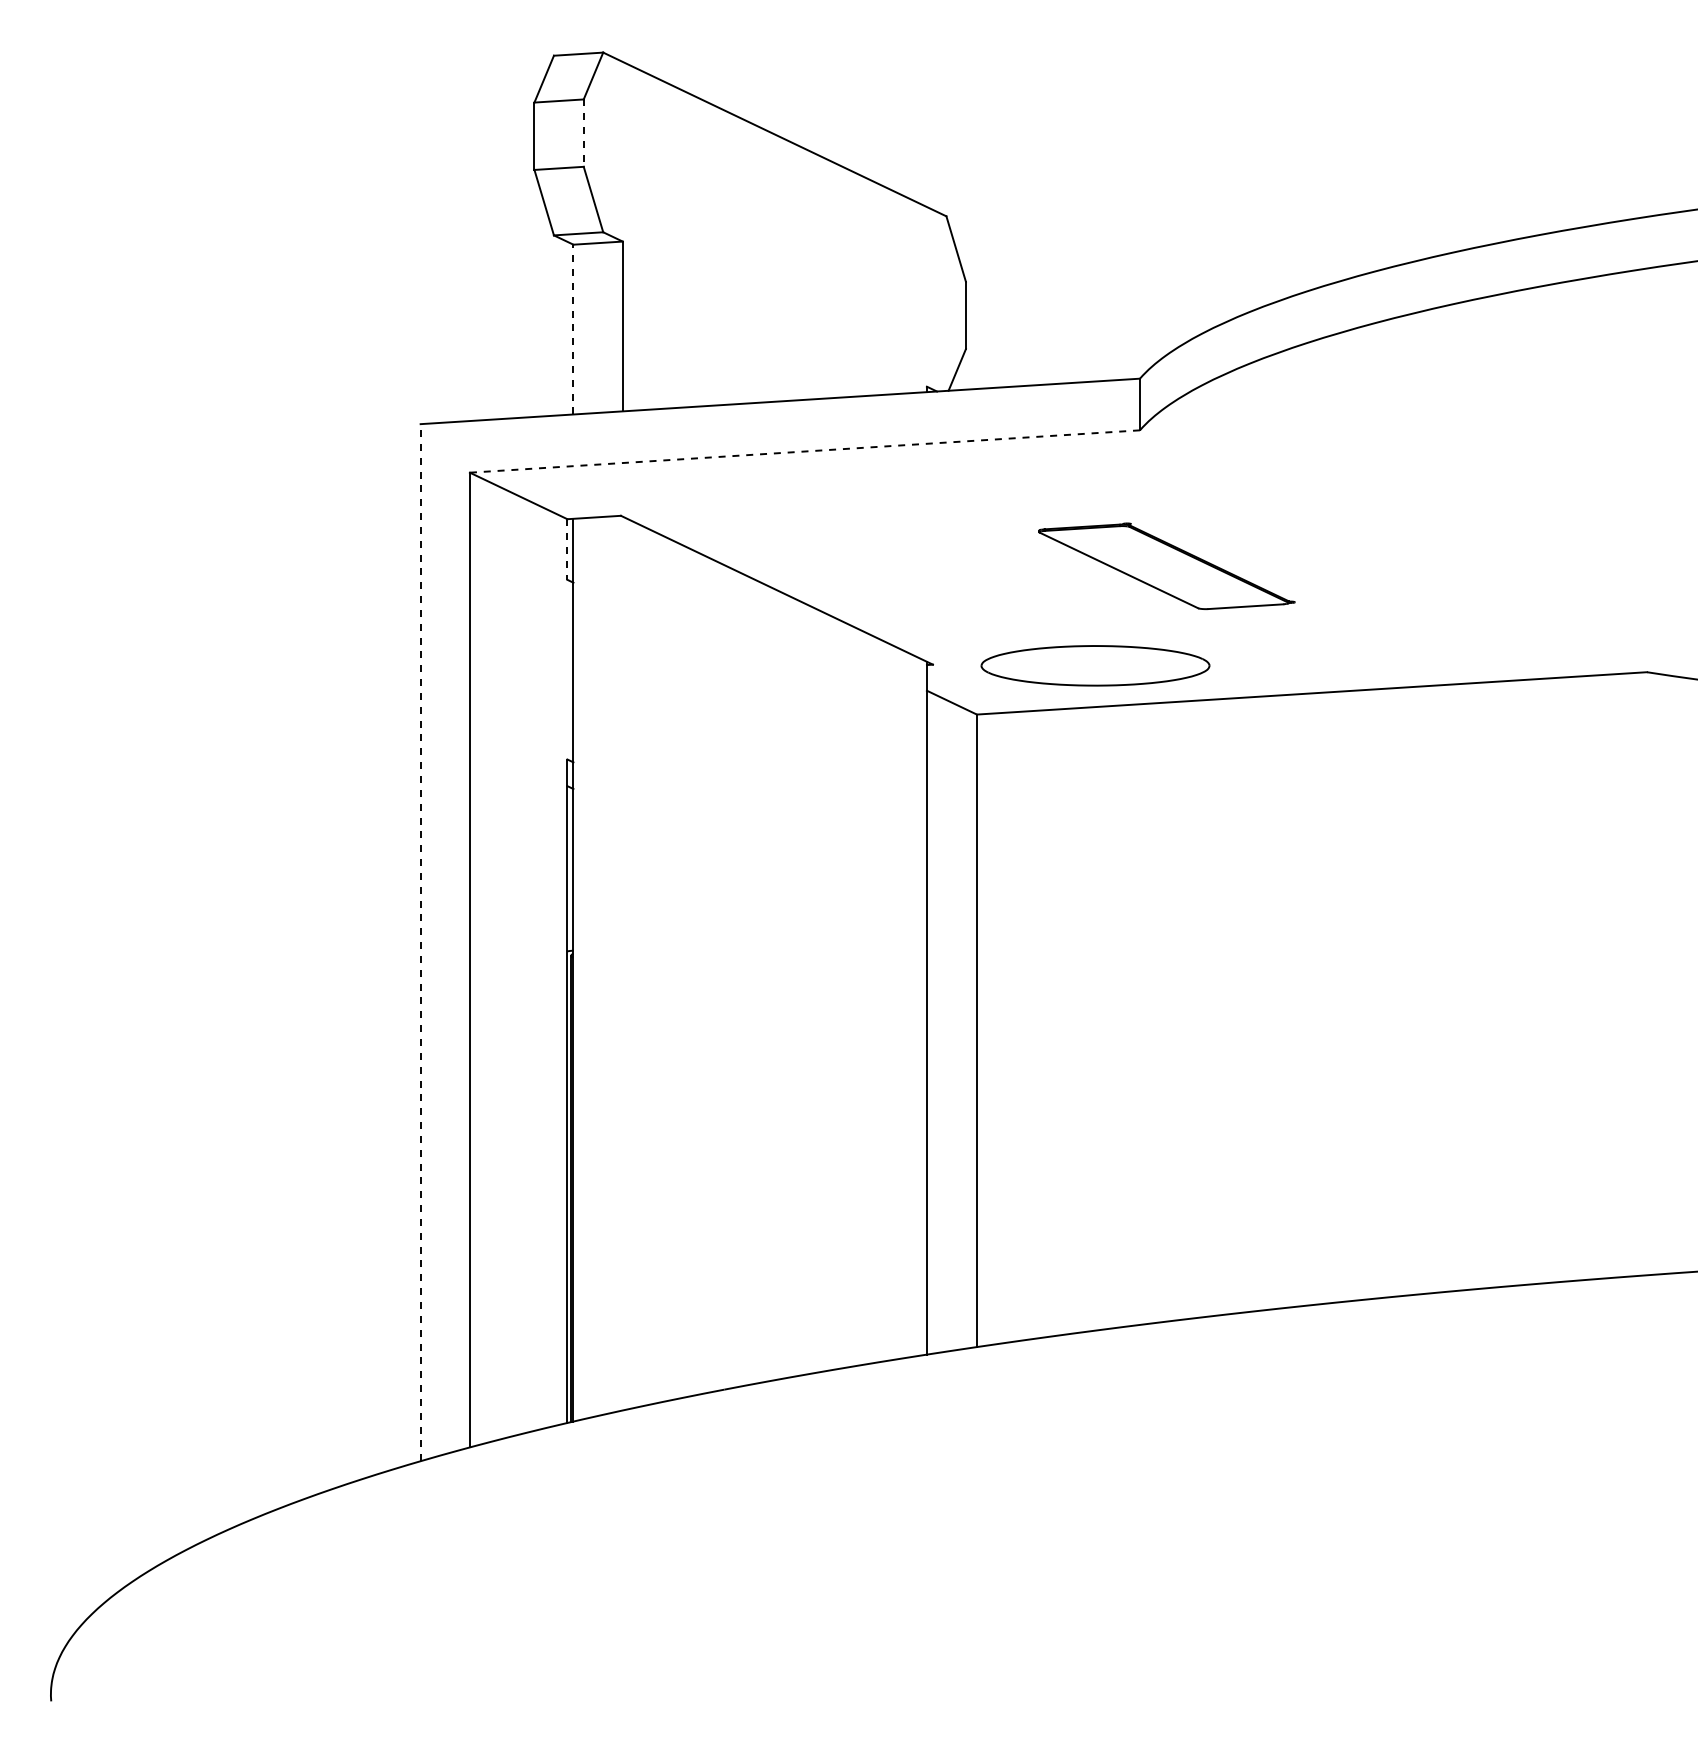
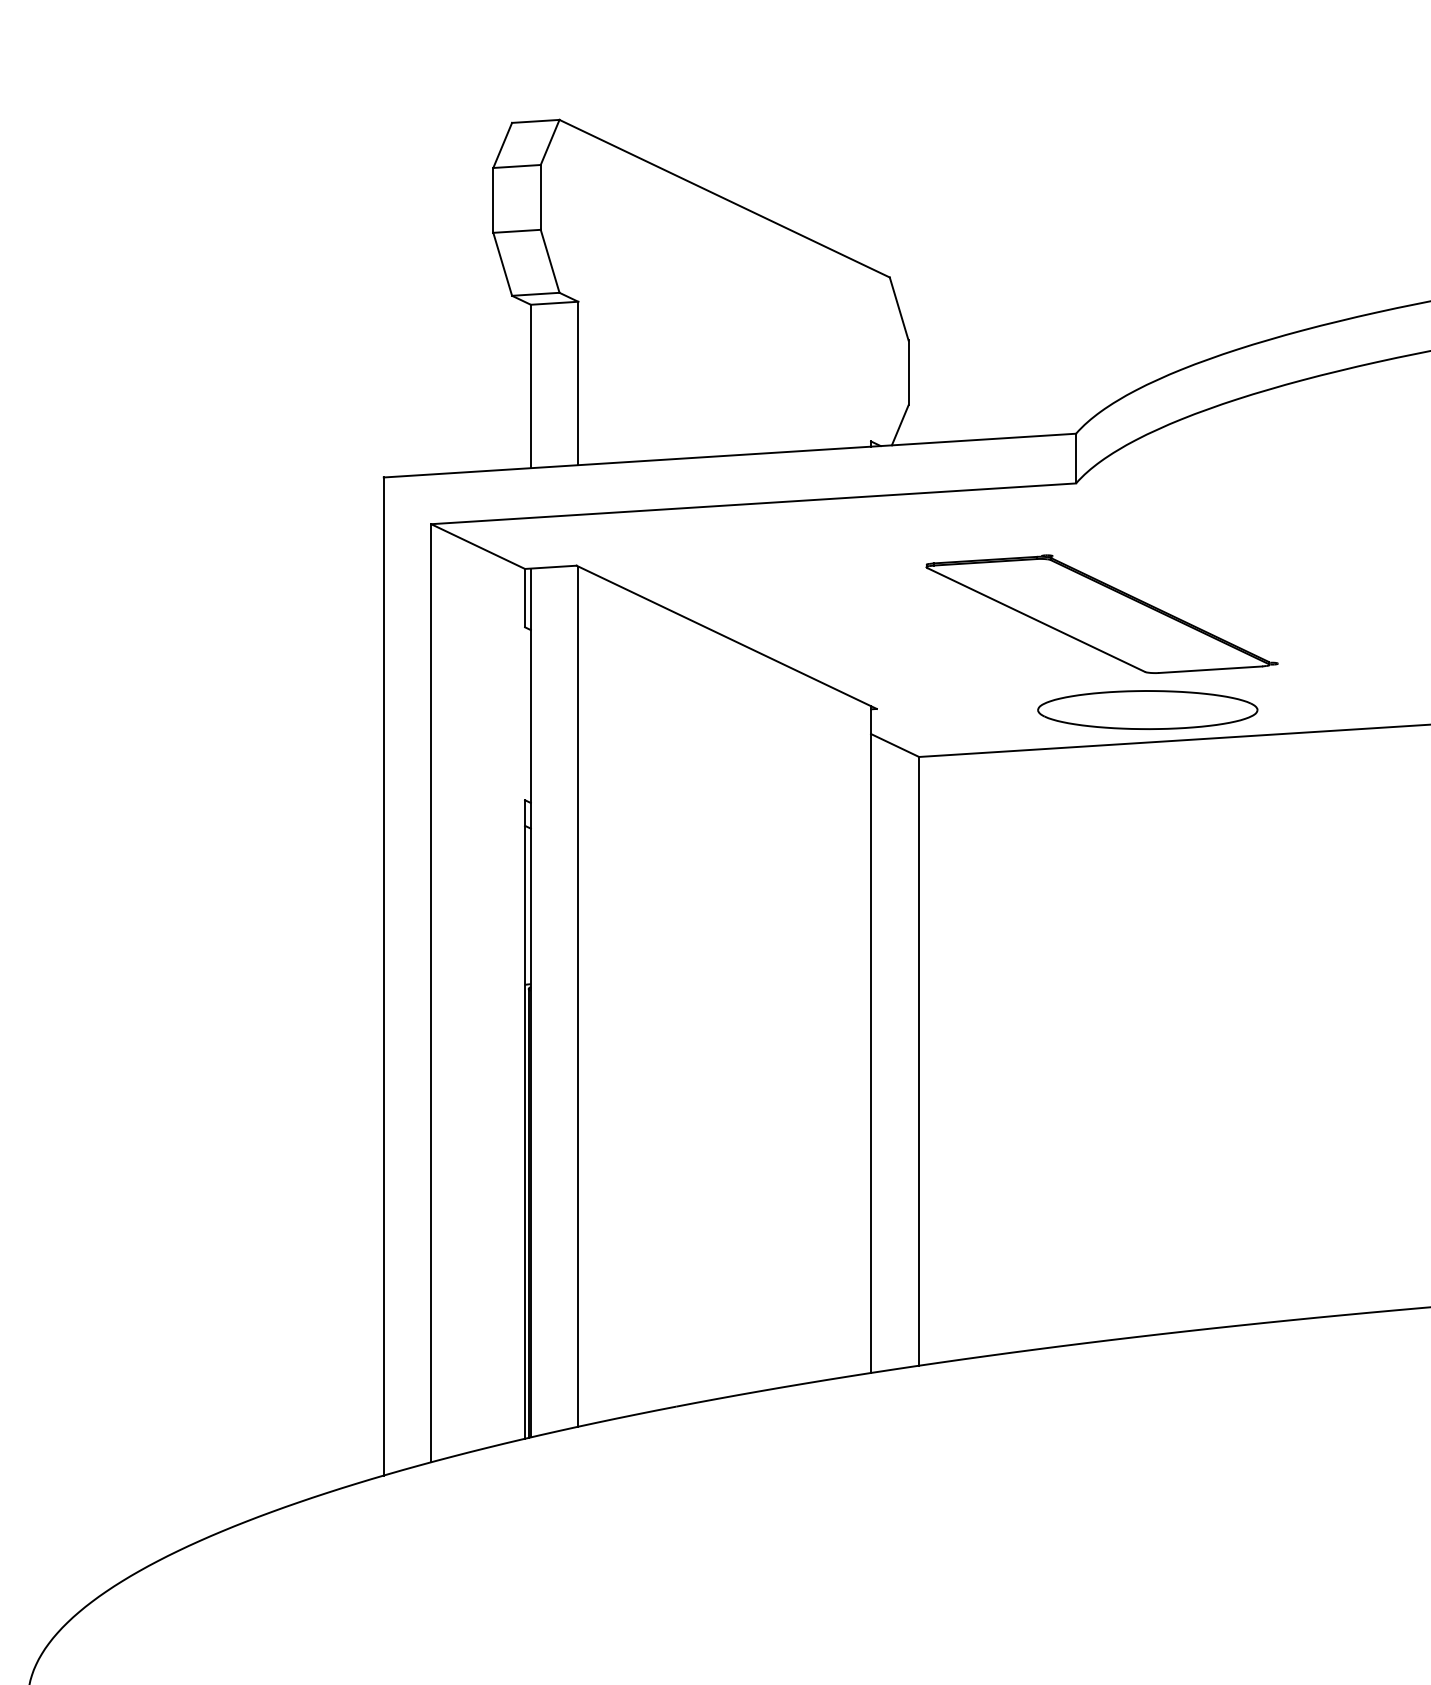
line: (583, 133) -> (540, 197), dashed -> solid
line: (573, 329) -> (530, 386), dashed -> solid
line: (804, 451) -> (753, 503), dashed -> solid
line: (567, 550) -> (525, 599), dashed -> solid
part: (1166, 566) -> (1101, 614), size x1.43
part: (1095, 665) -> (1147, 709), moved
line: (420, 942) -> (383, 976), dashed -> solid
line: (622, 963) -> (578, 996), added

